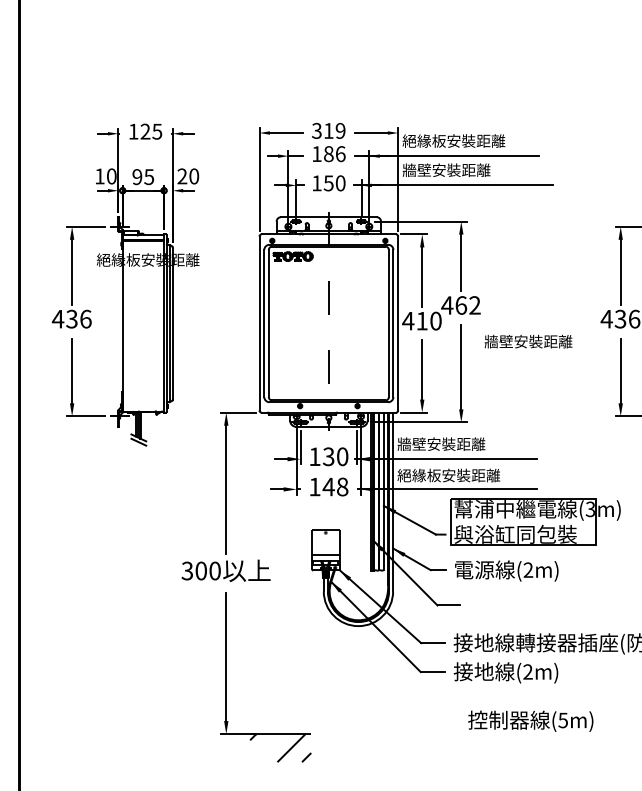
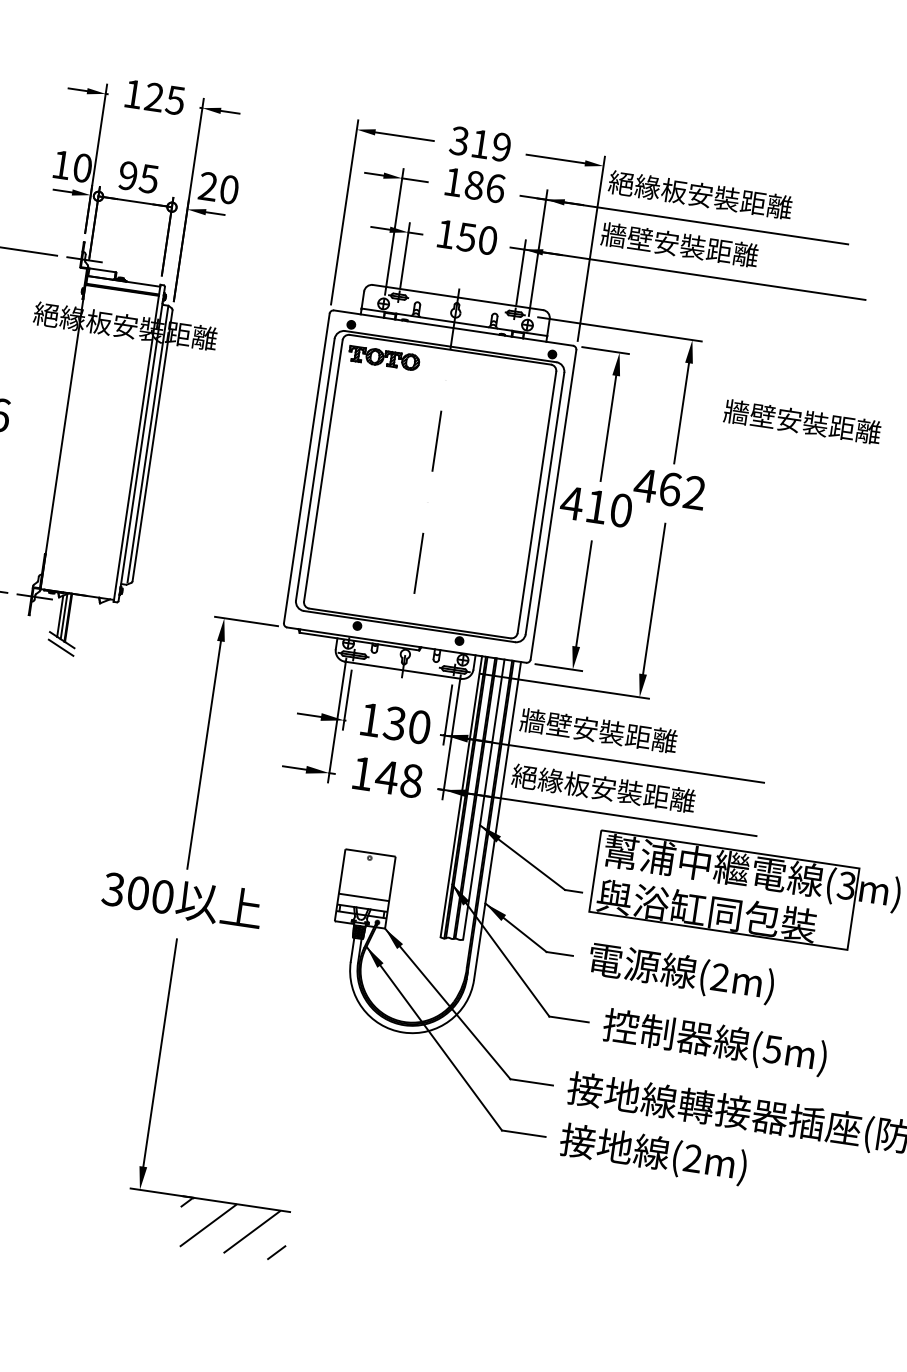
text: (528, 341) -> (802, 421), moved
text: (530, 720) -> (714, 1040), moved
line: (266, 748) -> (207, 1225), added

